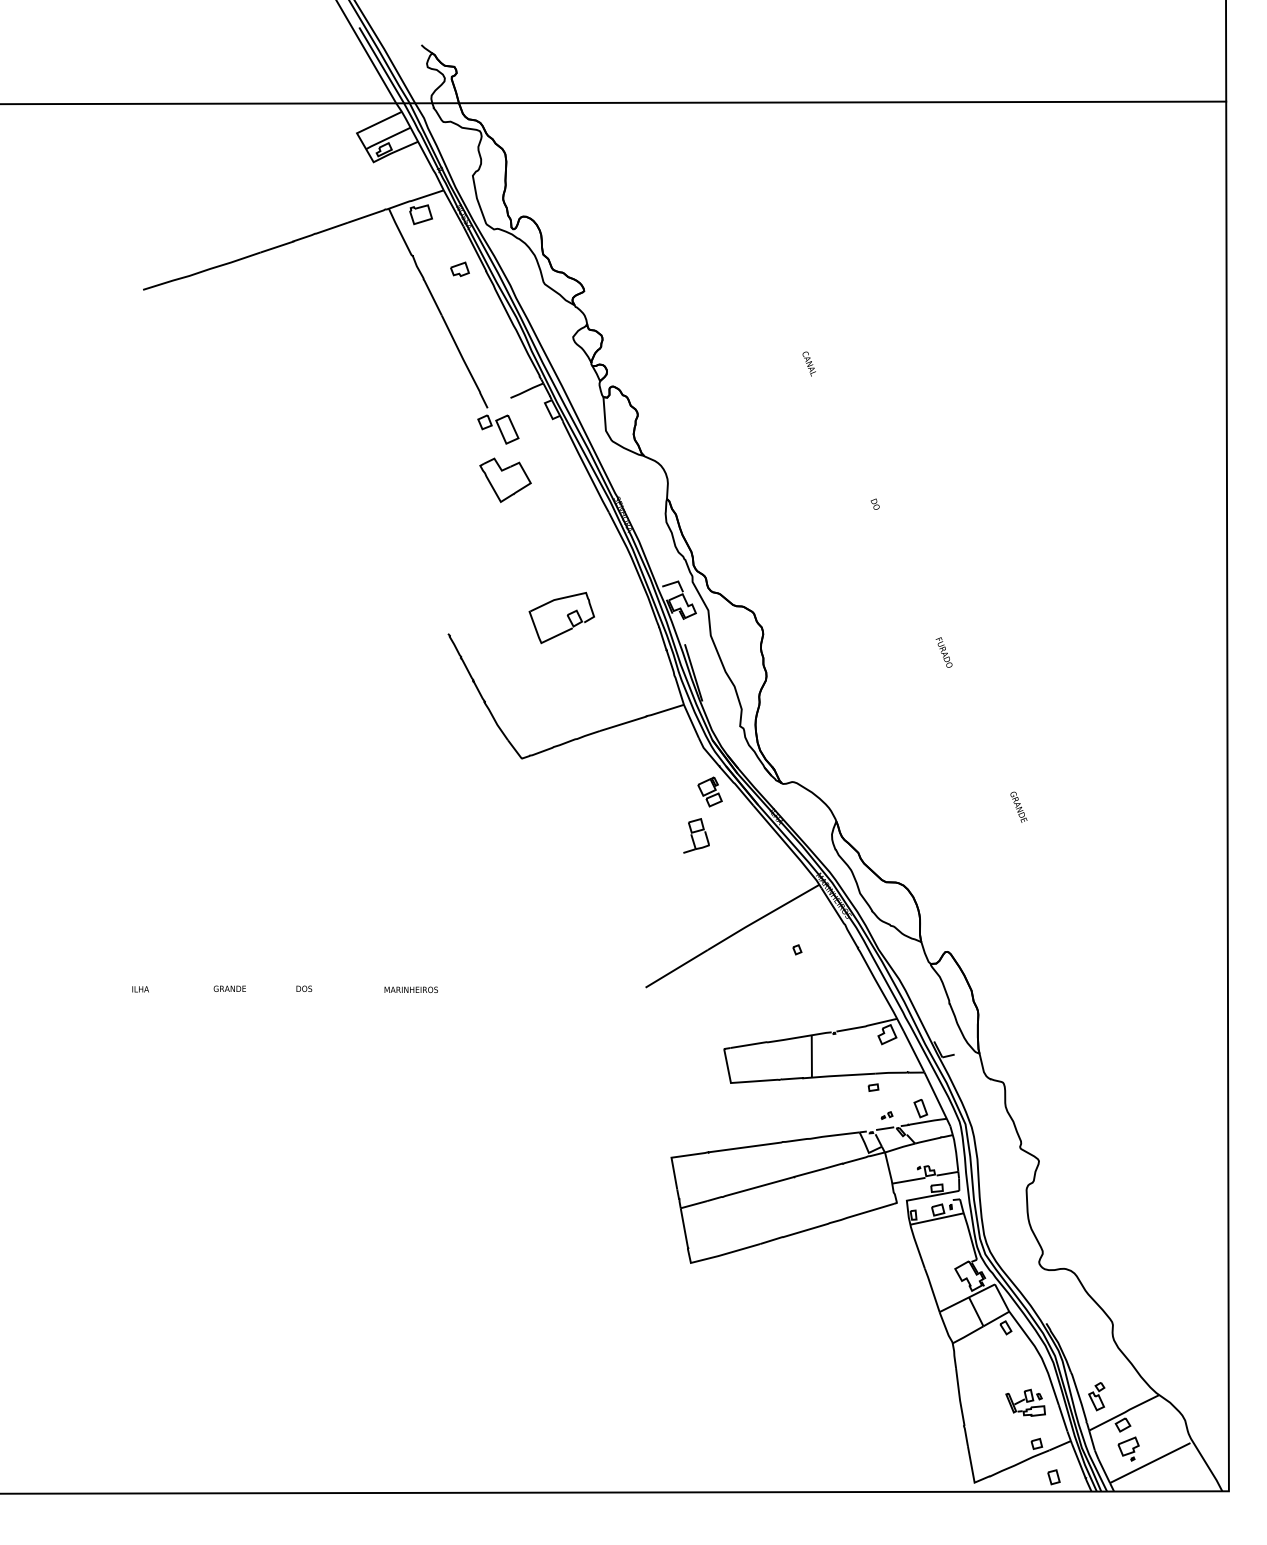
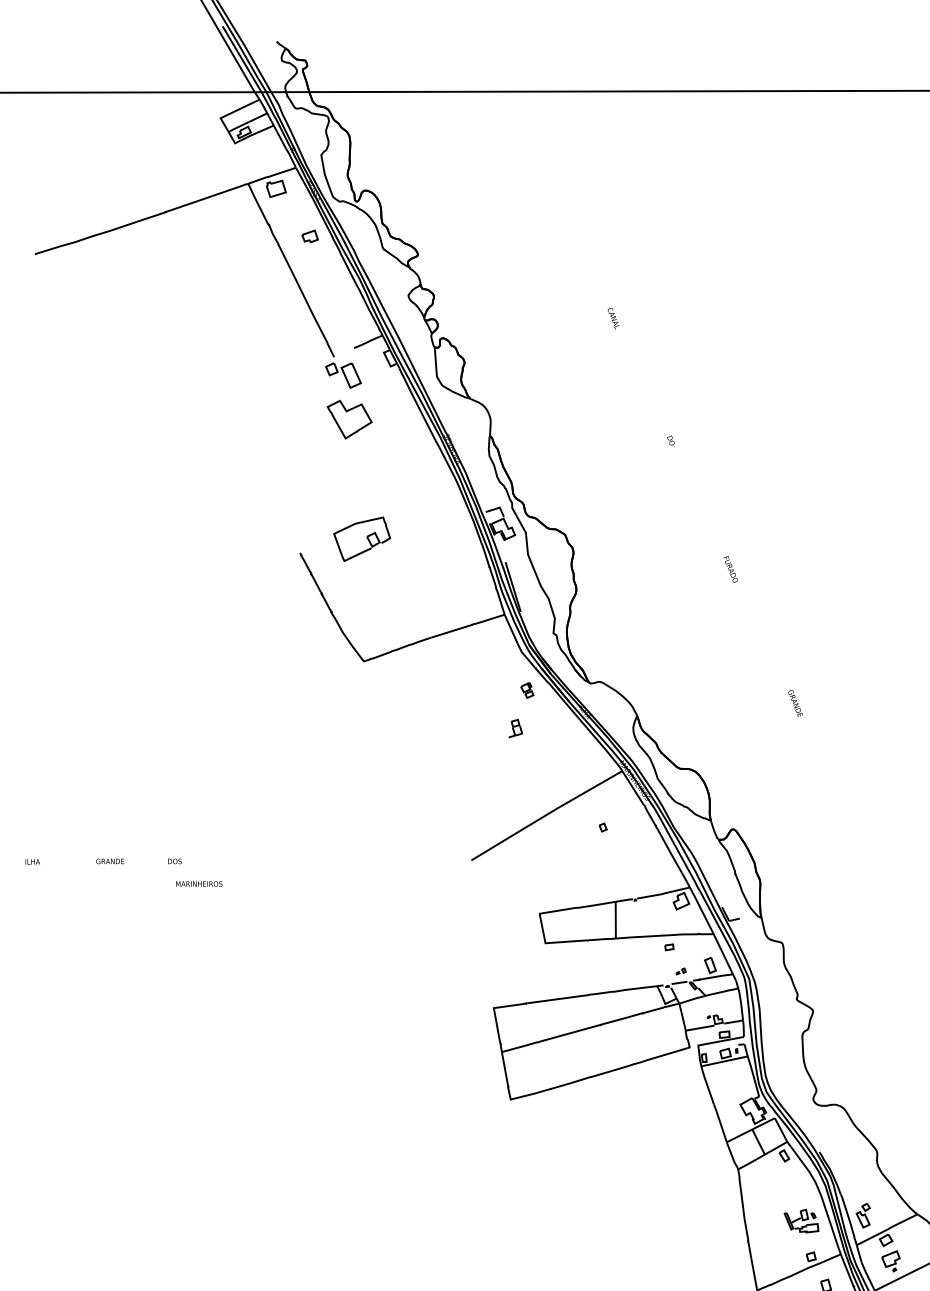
part: (561, 617) -> (361, 538), moved
part: (709, 791) -> (526, 690), size x0.6
part: (696, 835) -> (515, 728), size x0.6
text: (410, 989) -> (198, 883), moved

